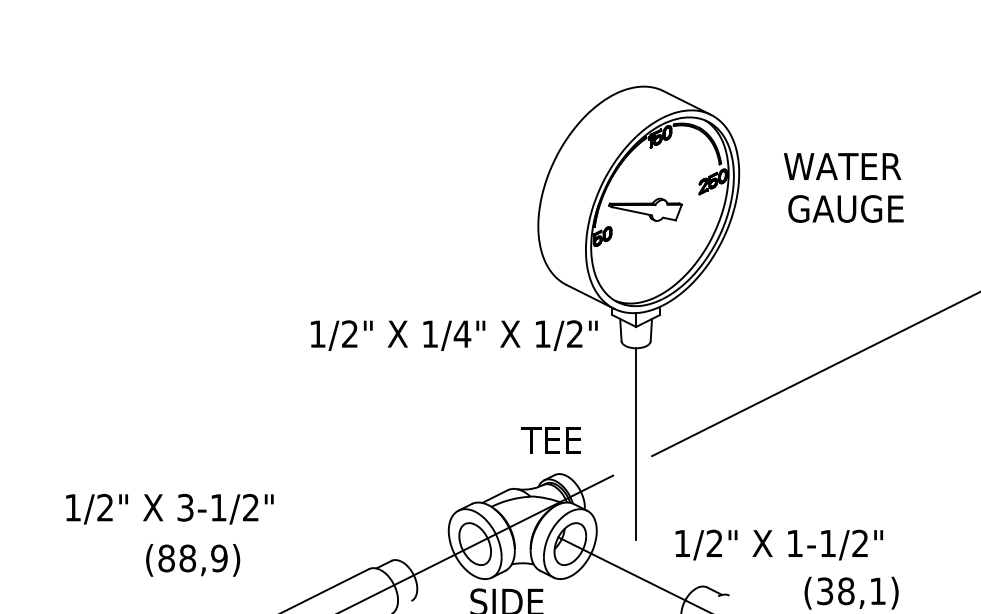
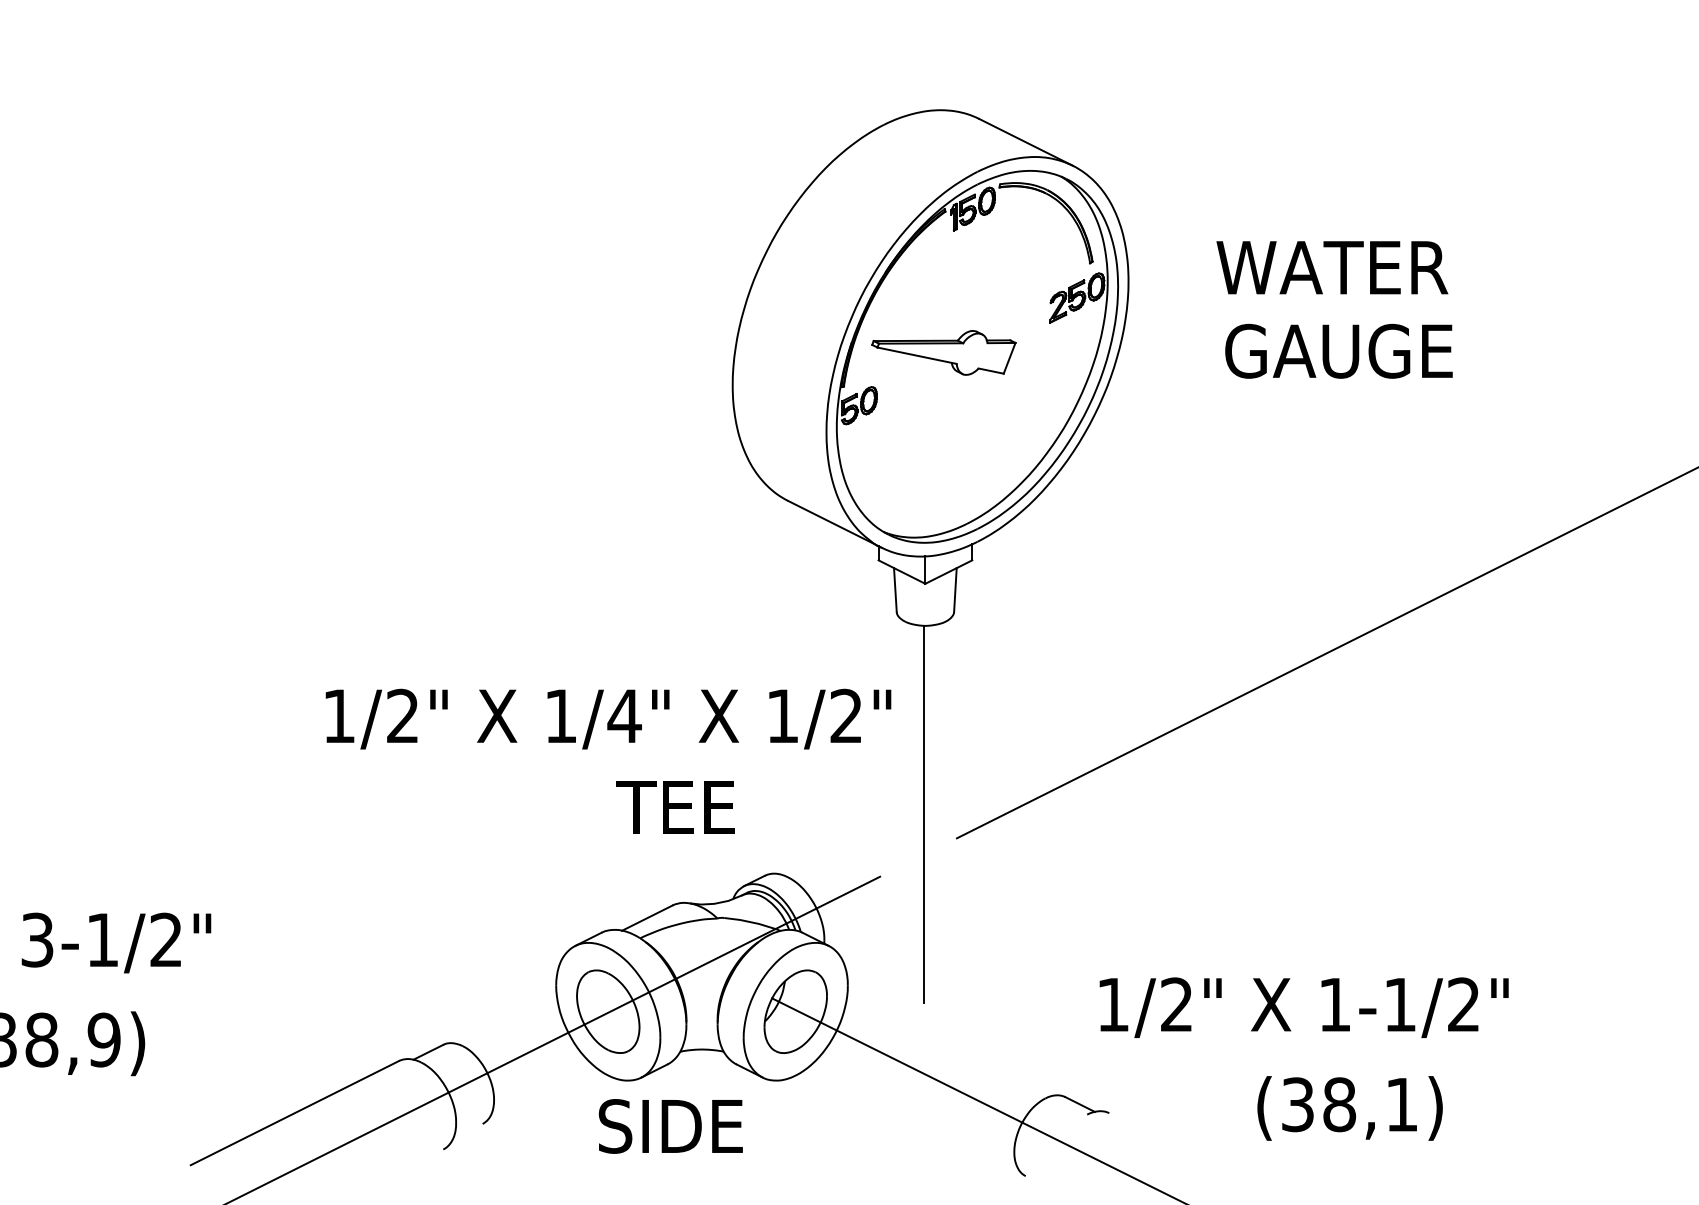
text: (453, 335) -> (606, 718), moved
text: (550, 440) -> (673, 807), moved
text: (778, 544) -> (1302, 1006), moved

